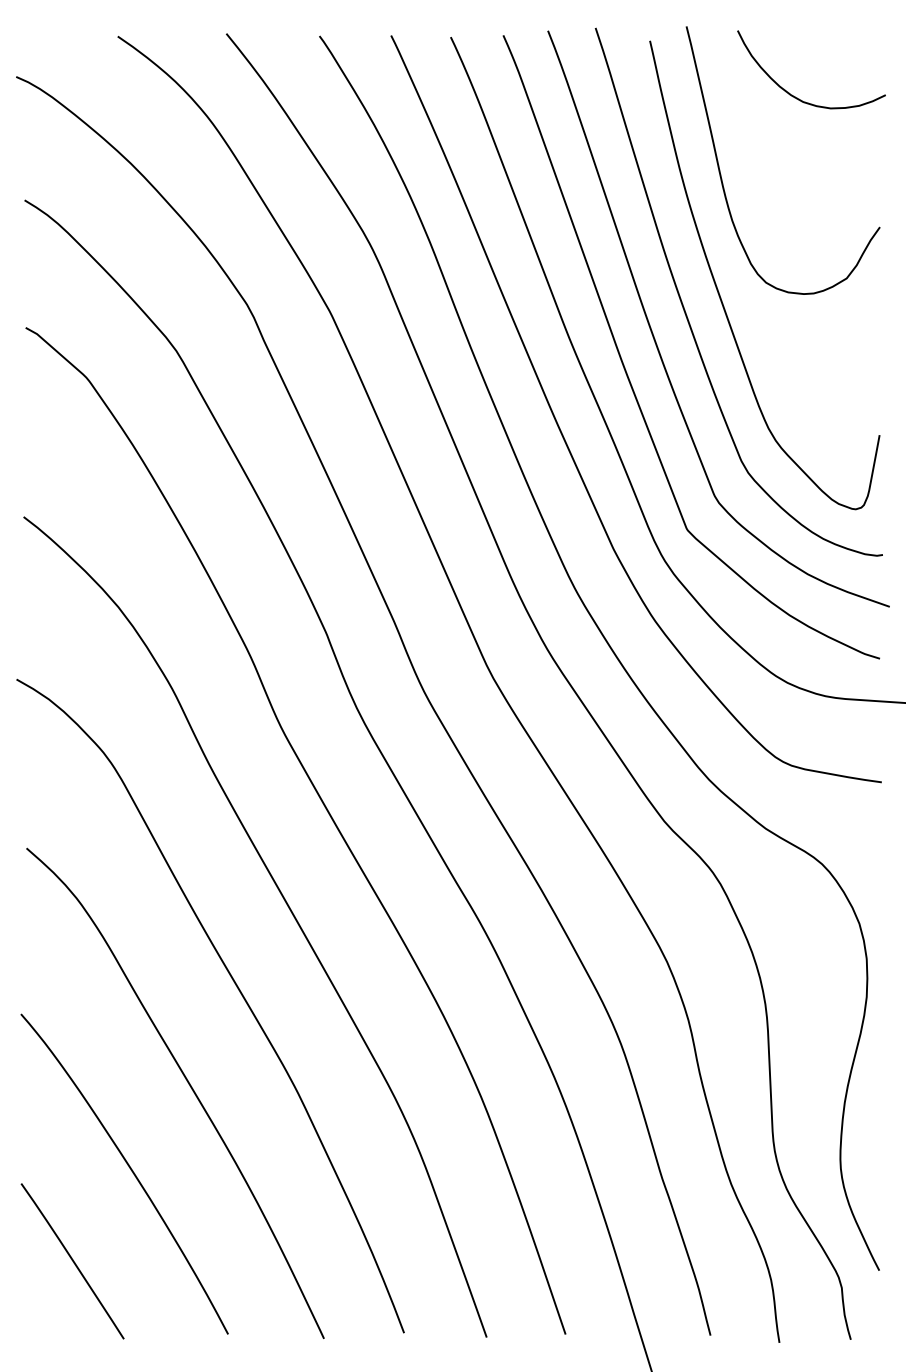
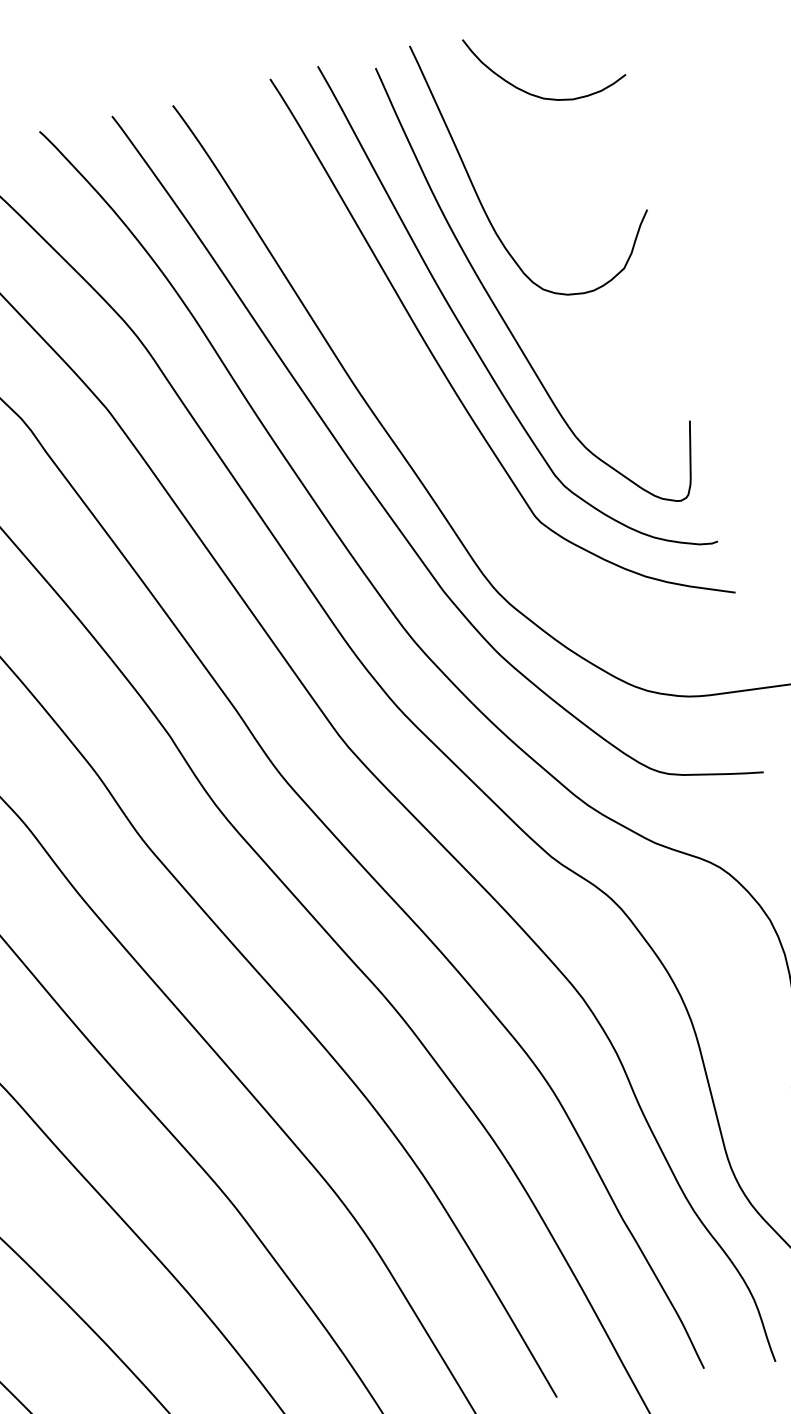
curve: (627, 372) -> (421, 409), removed

